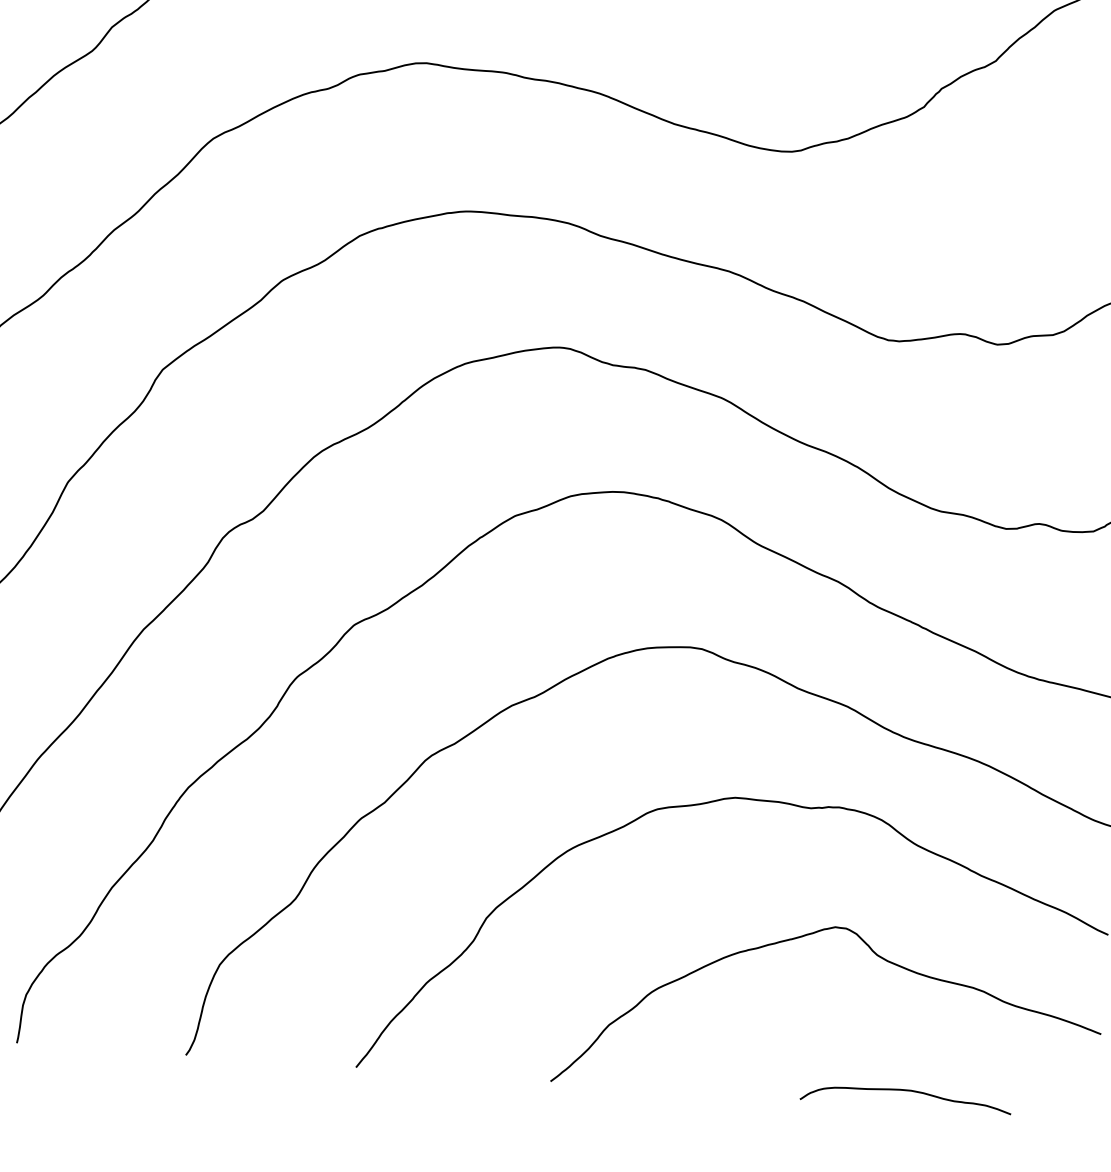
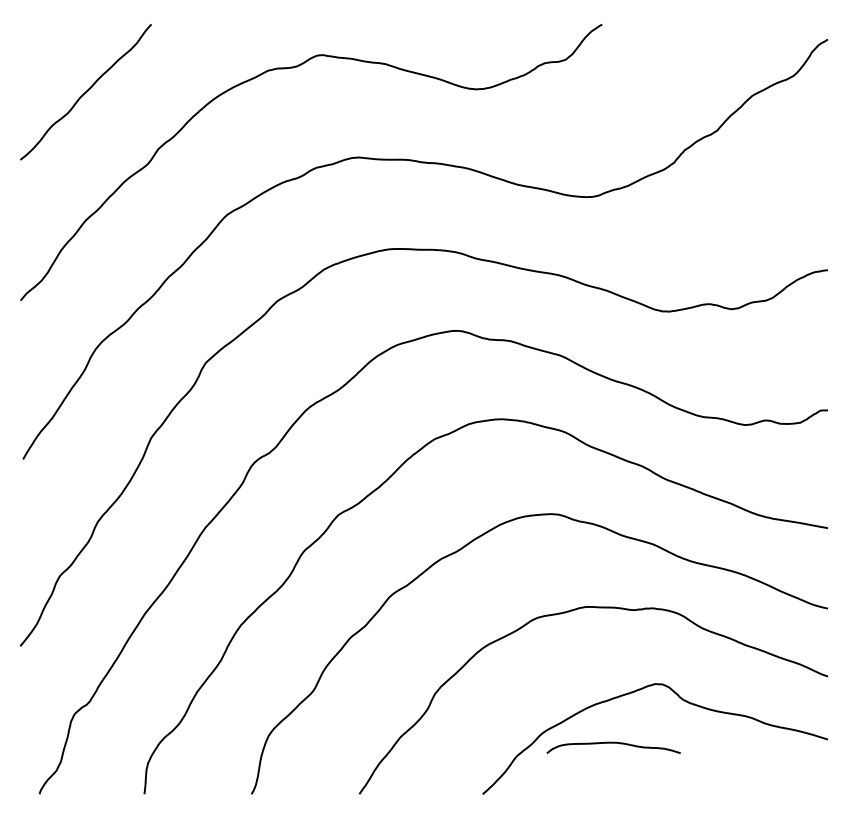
curve: (906, 1091) -> (613, 743), moved

